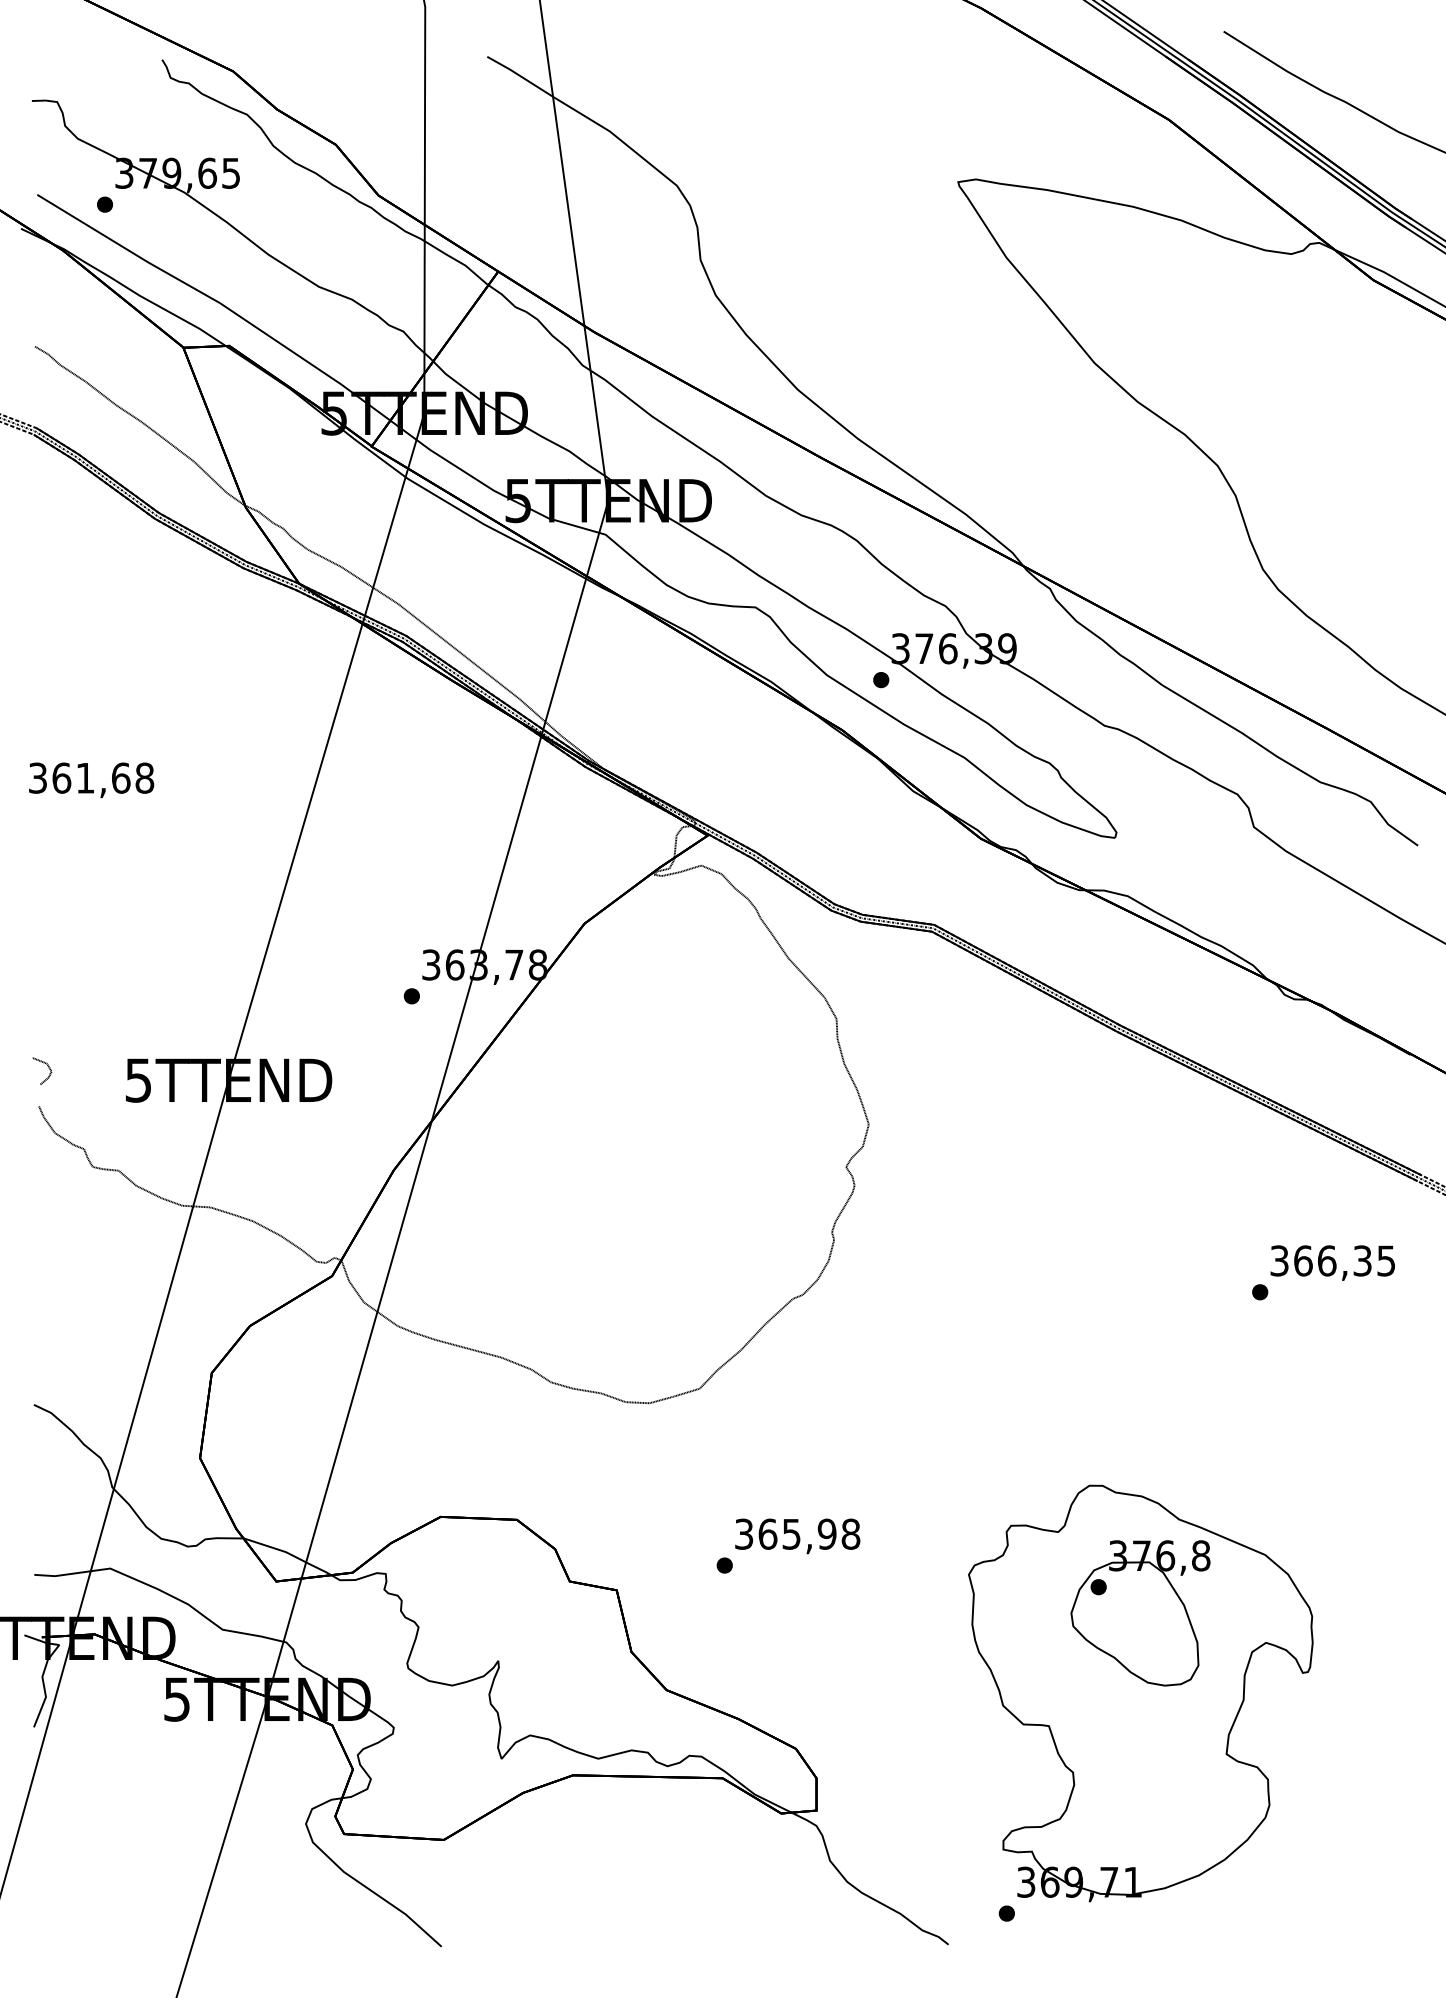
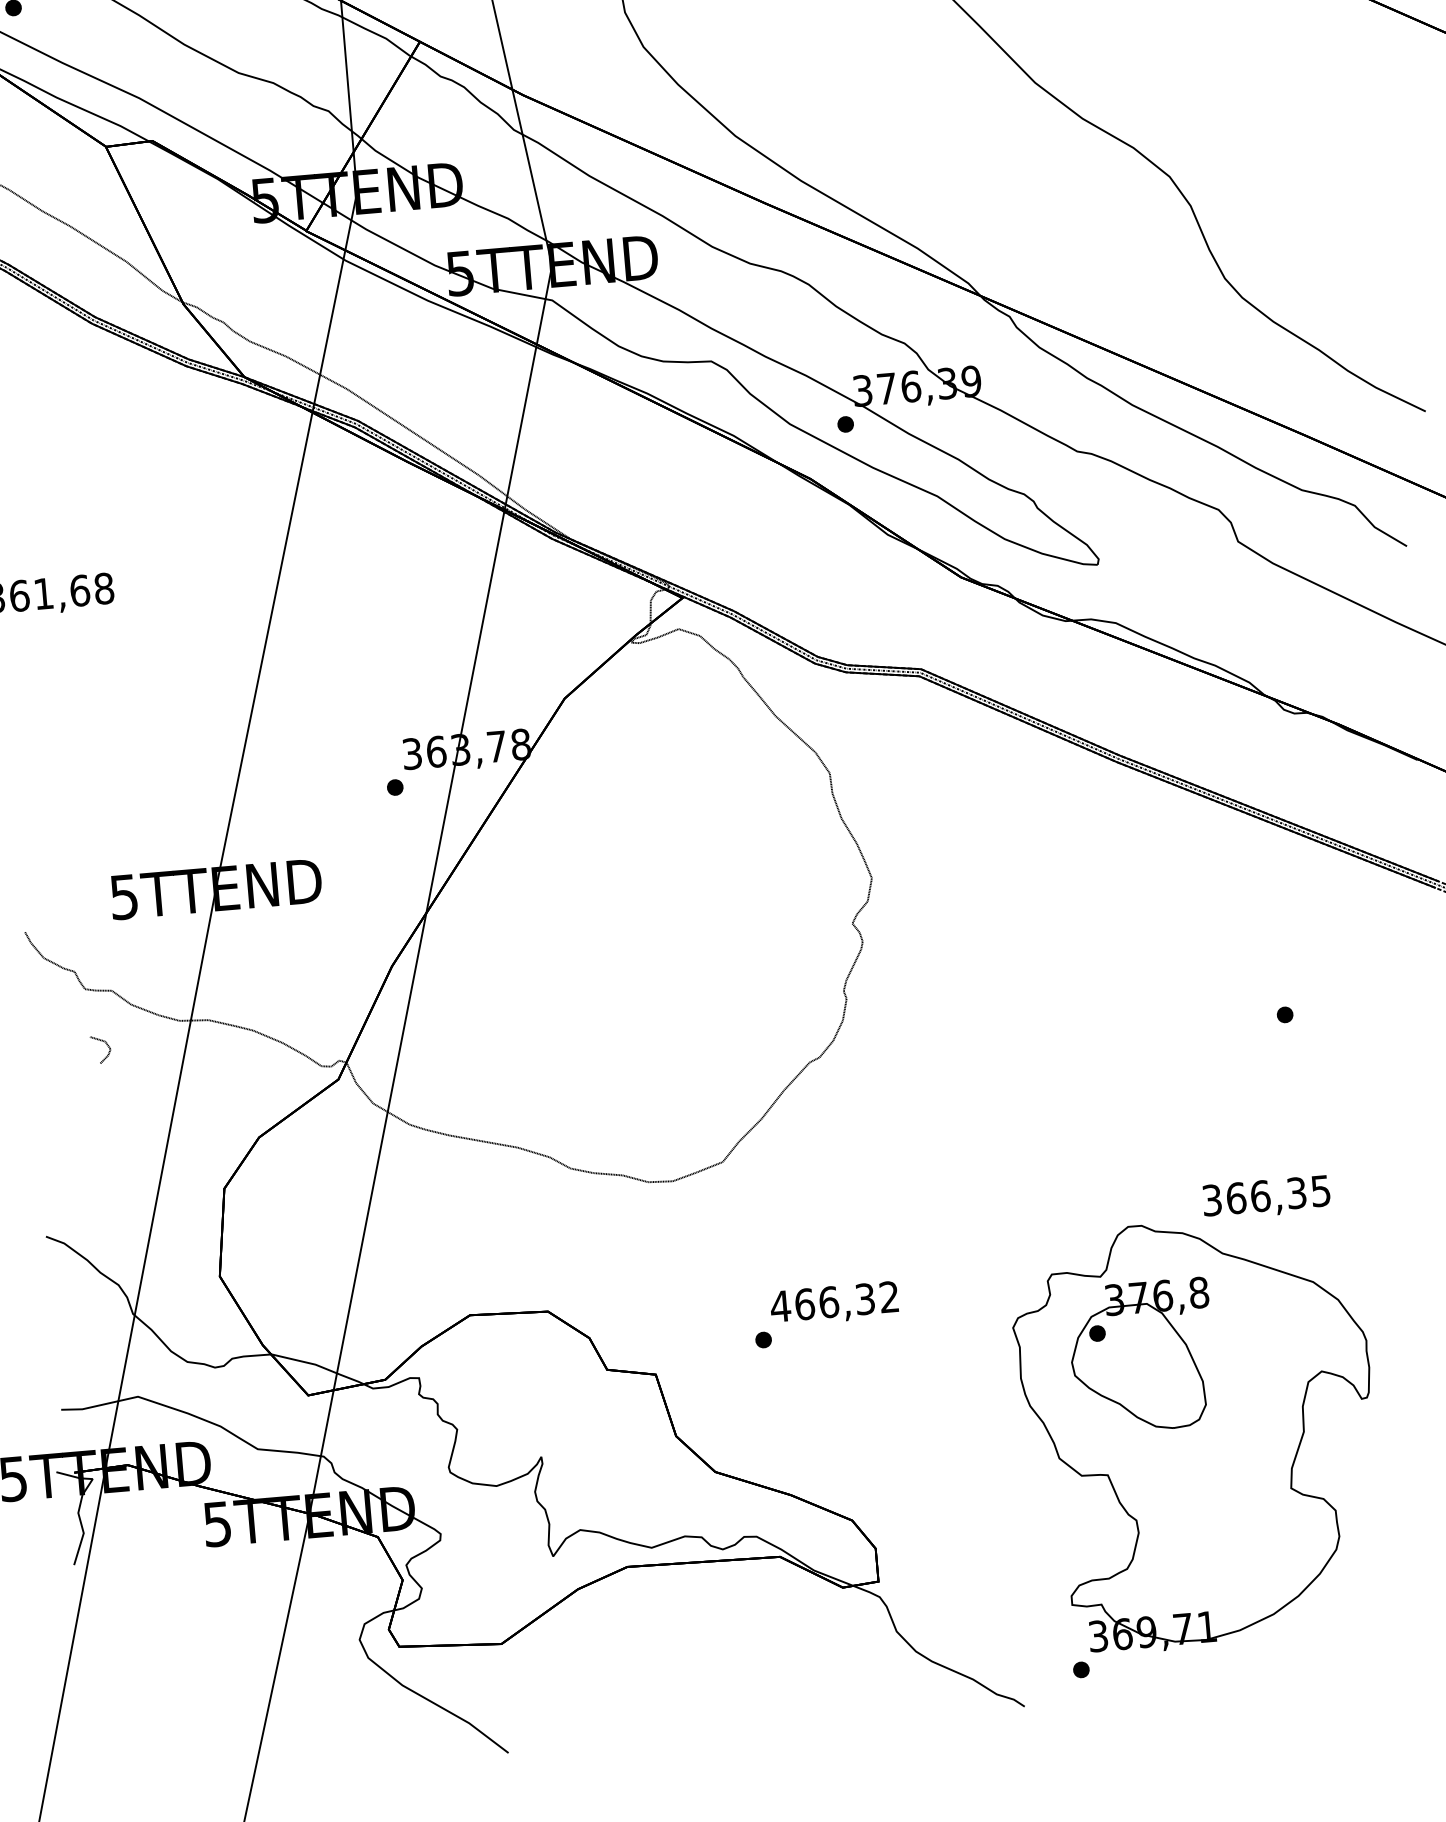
line: (48, 1068) -> (107, 1046), moved
text: (1332, 1262) -> (1266, 1197), moved
text: (797, 1533) -> (834, 1301), 365,98 -> 466,32
part: (1140, 1613) -> (1142, 1356), moved

